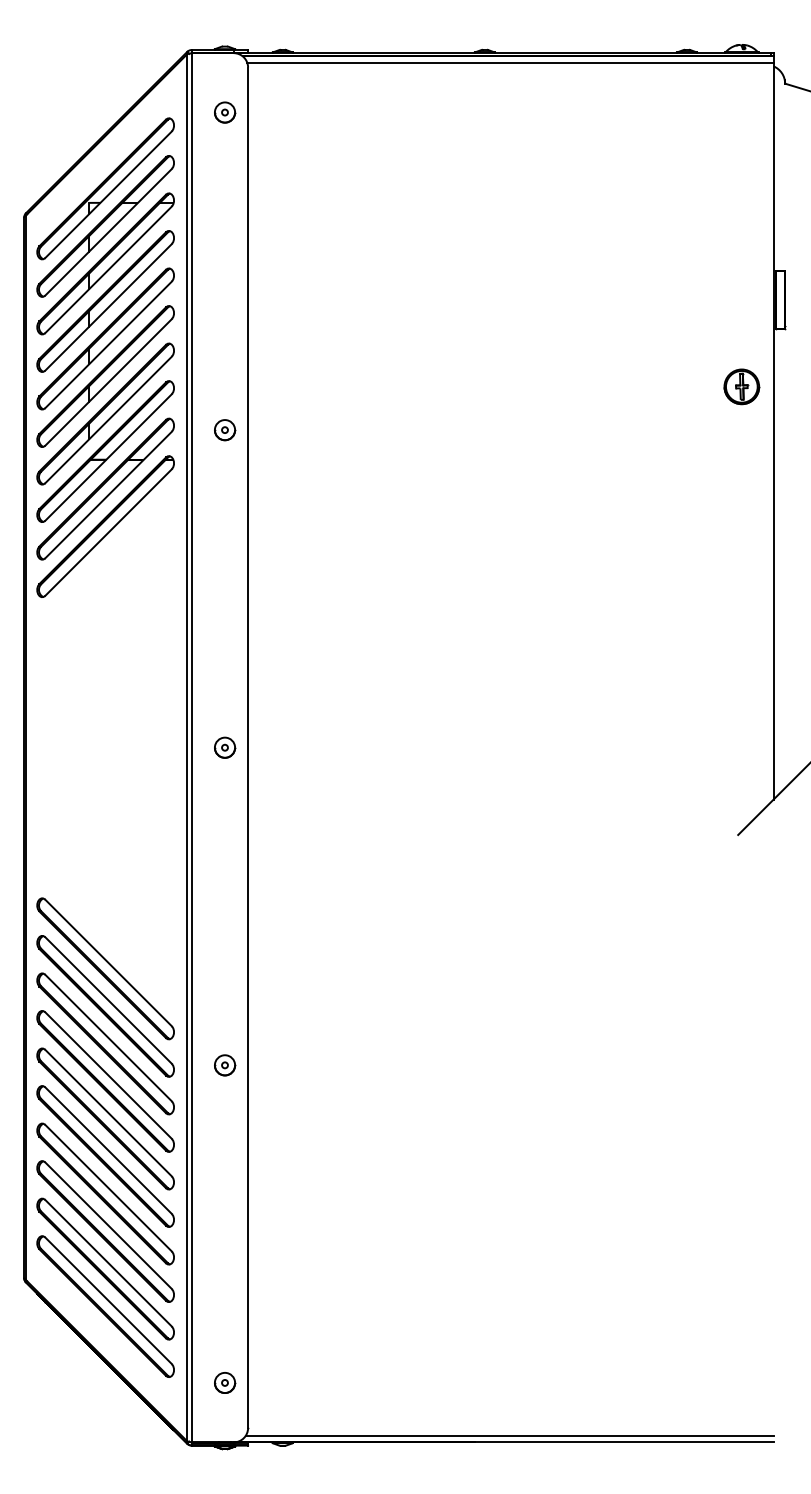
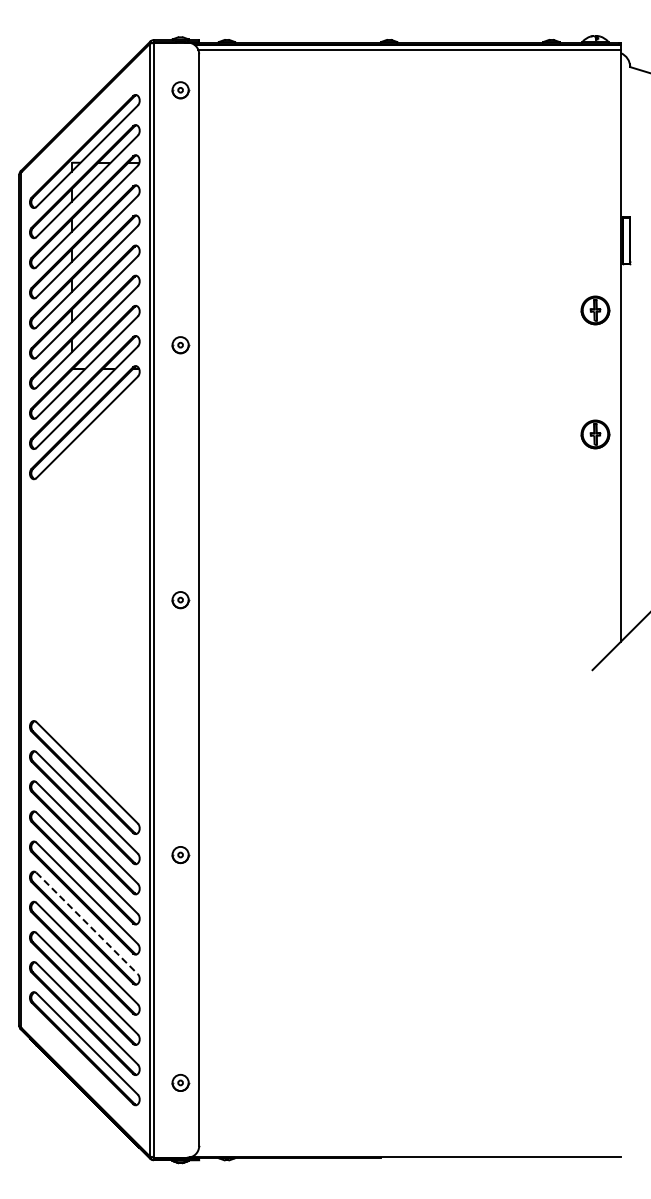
part: (741, 541) -> (595, 434), added
line: (108, 1150) -> (87, 923), solid -> dashed
part: (224, 1382) -> (180, 1082), moved
line: (508, 1435) -> (408, 1152), removed

